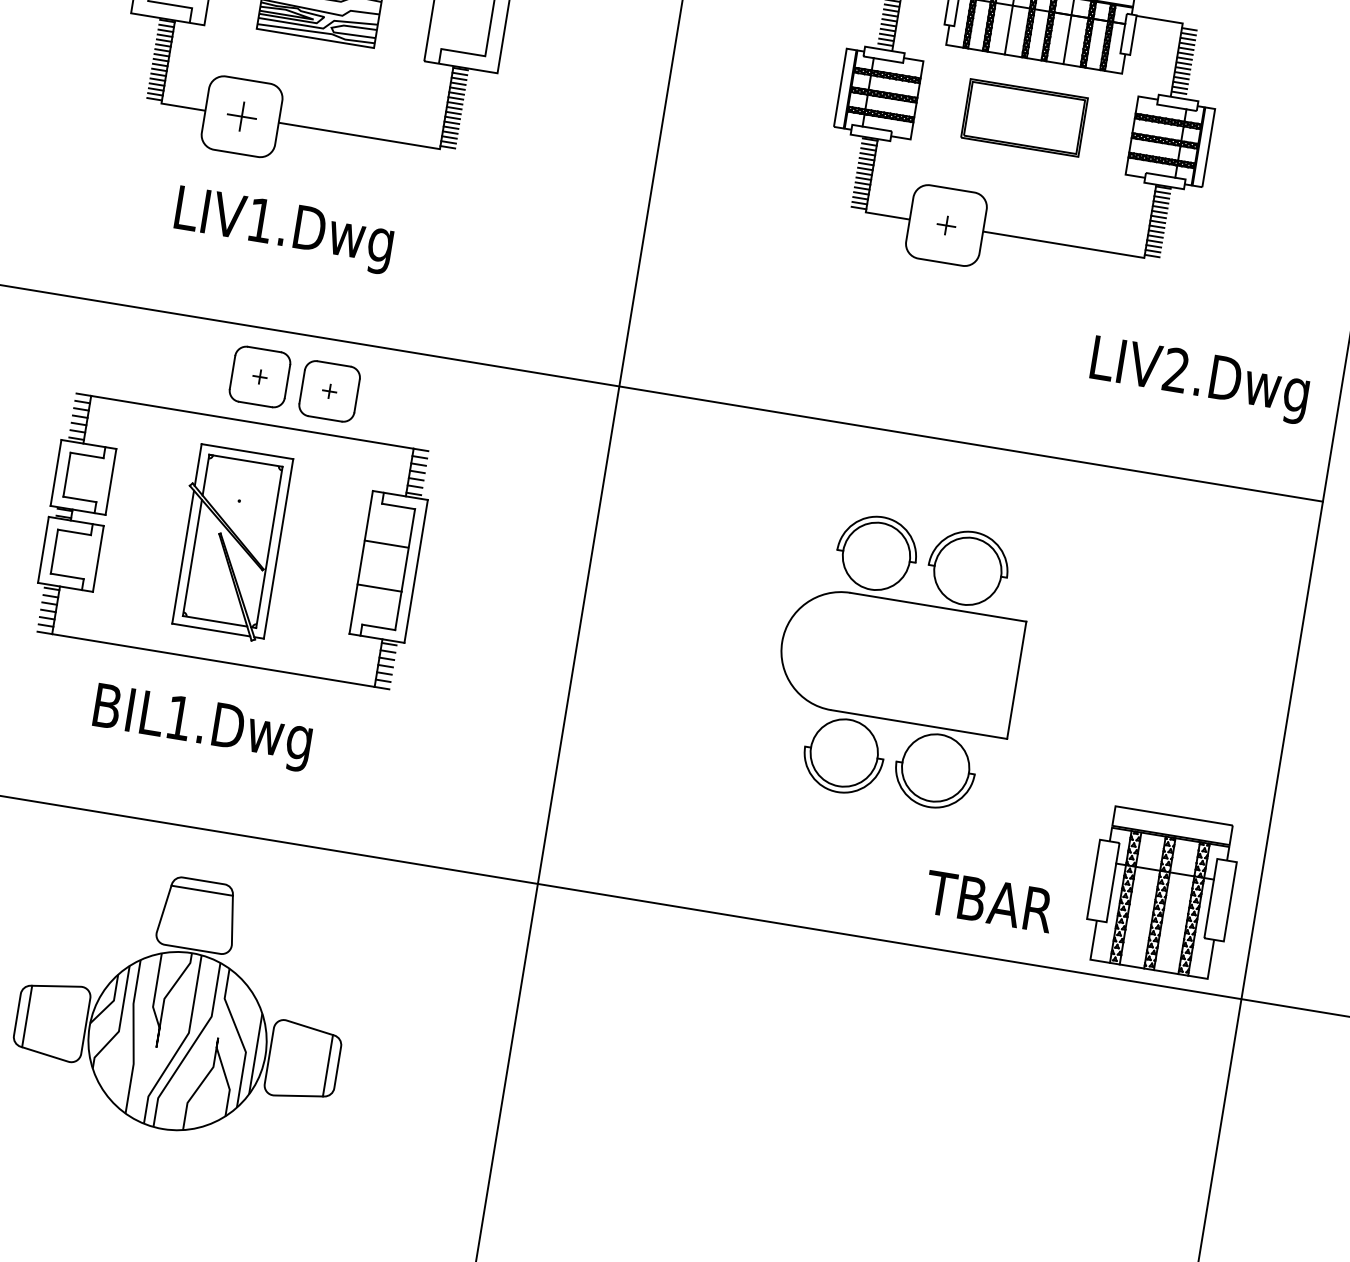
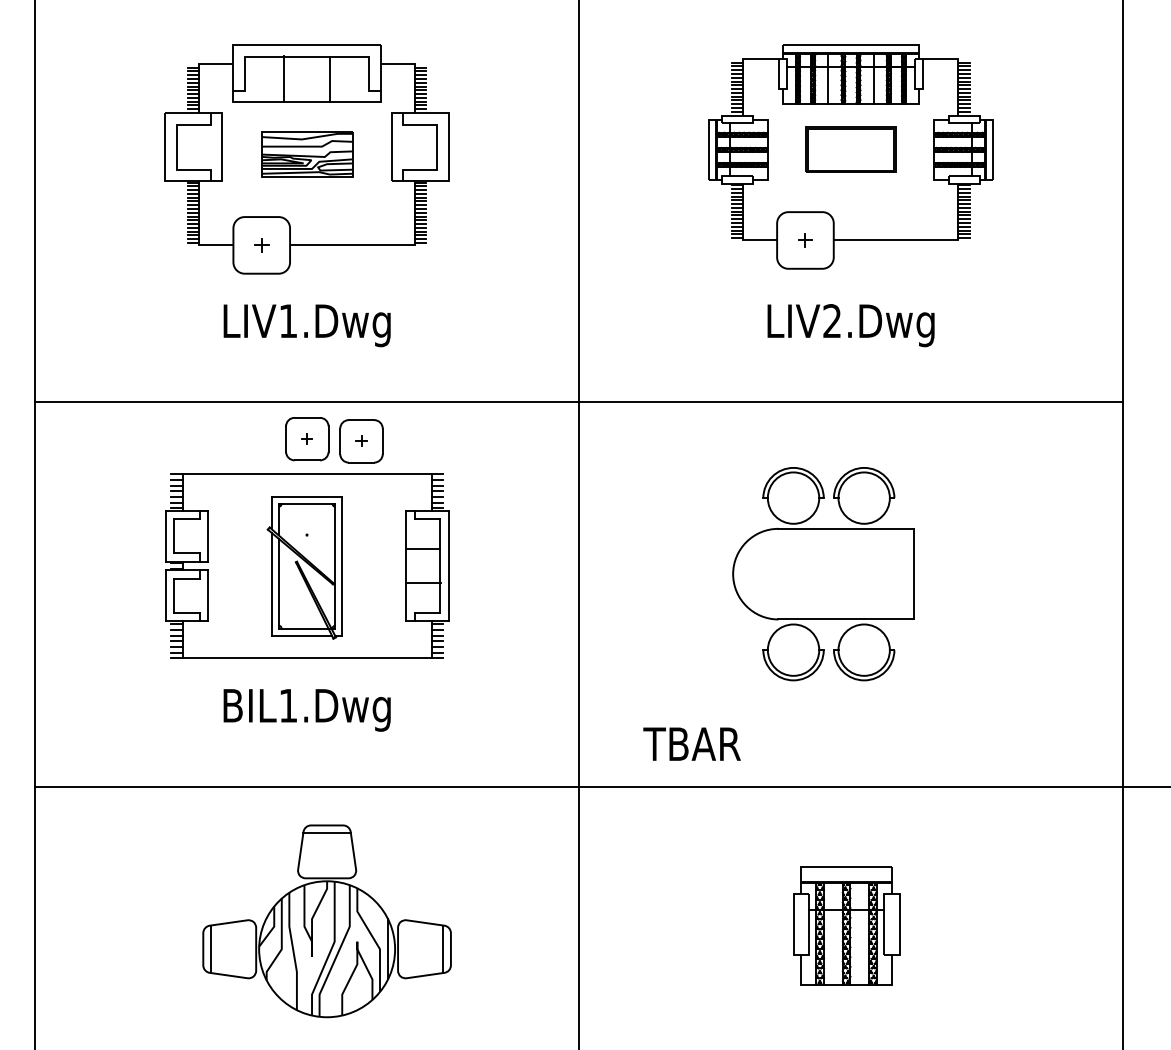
part: (241, 116) -> (261, 245), size x0.62
text: (1198, 379) -> (850, 325), moved
part: (1161, 891) -> (846, 925), moved
text: (988, 900) -> (691, 743), moved

